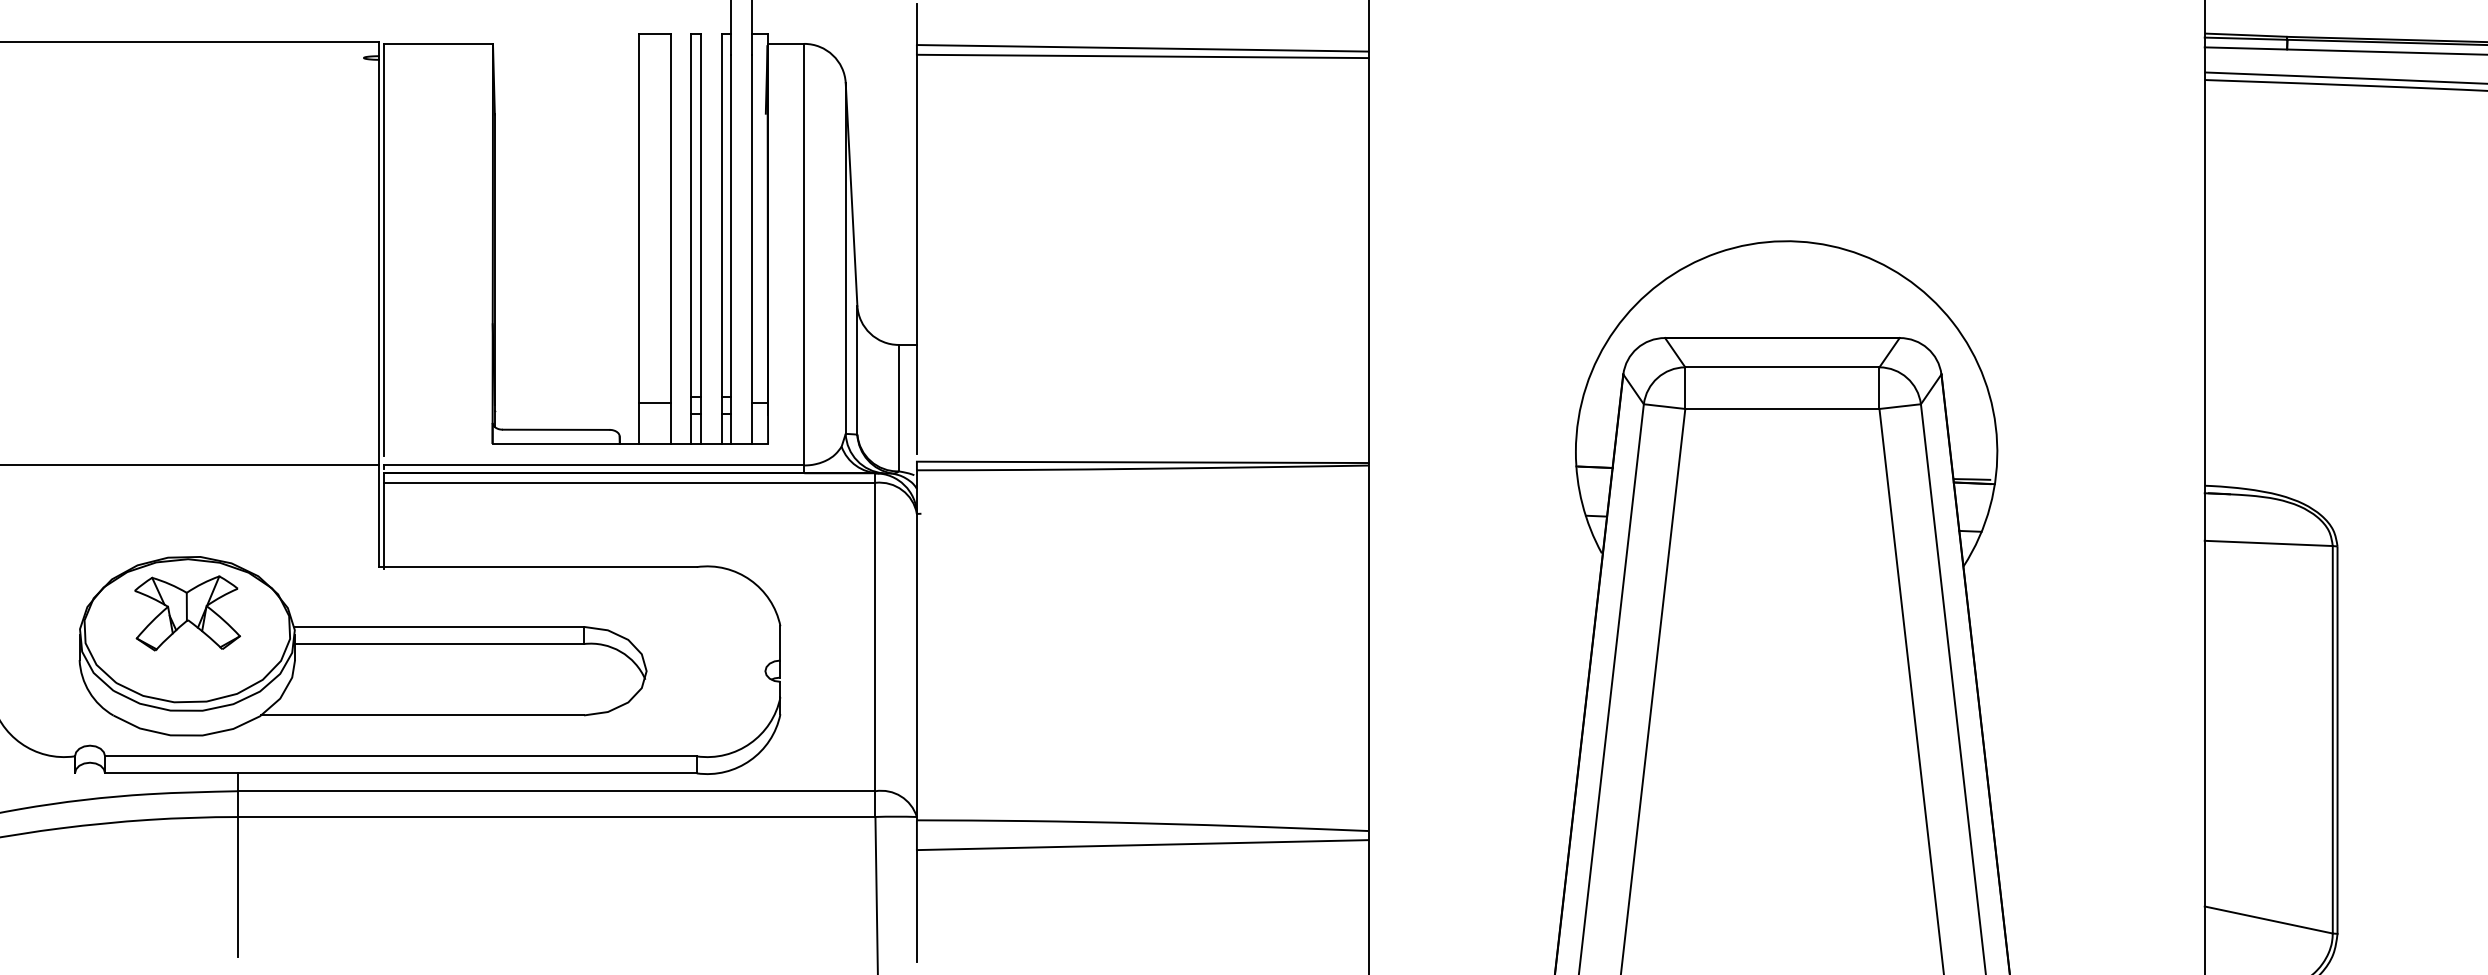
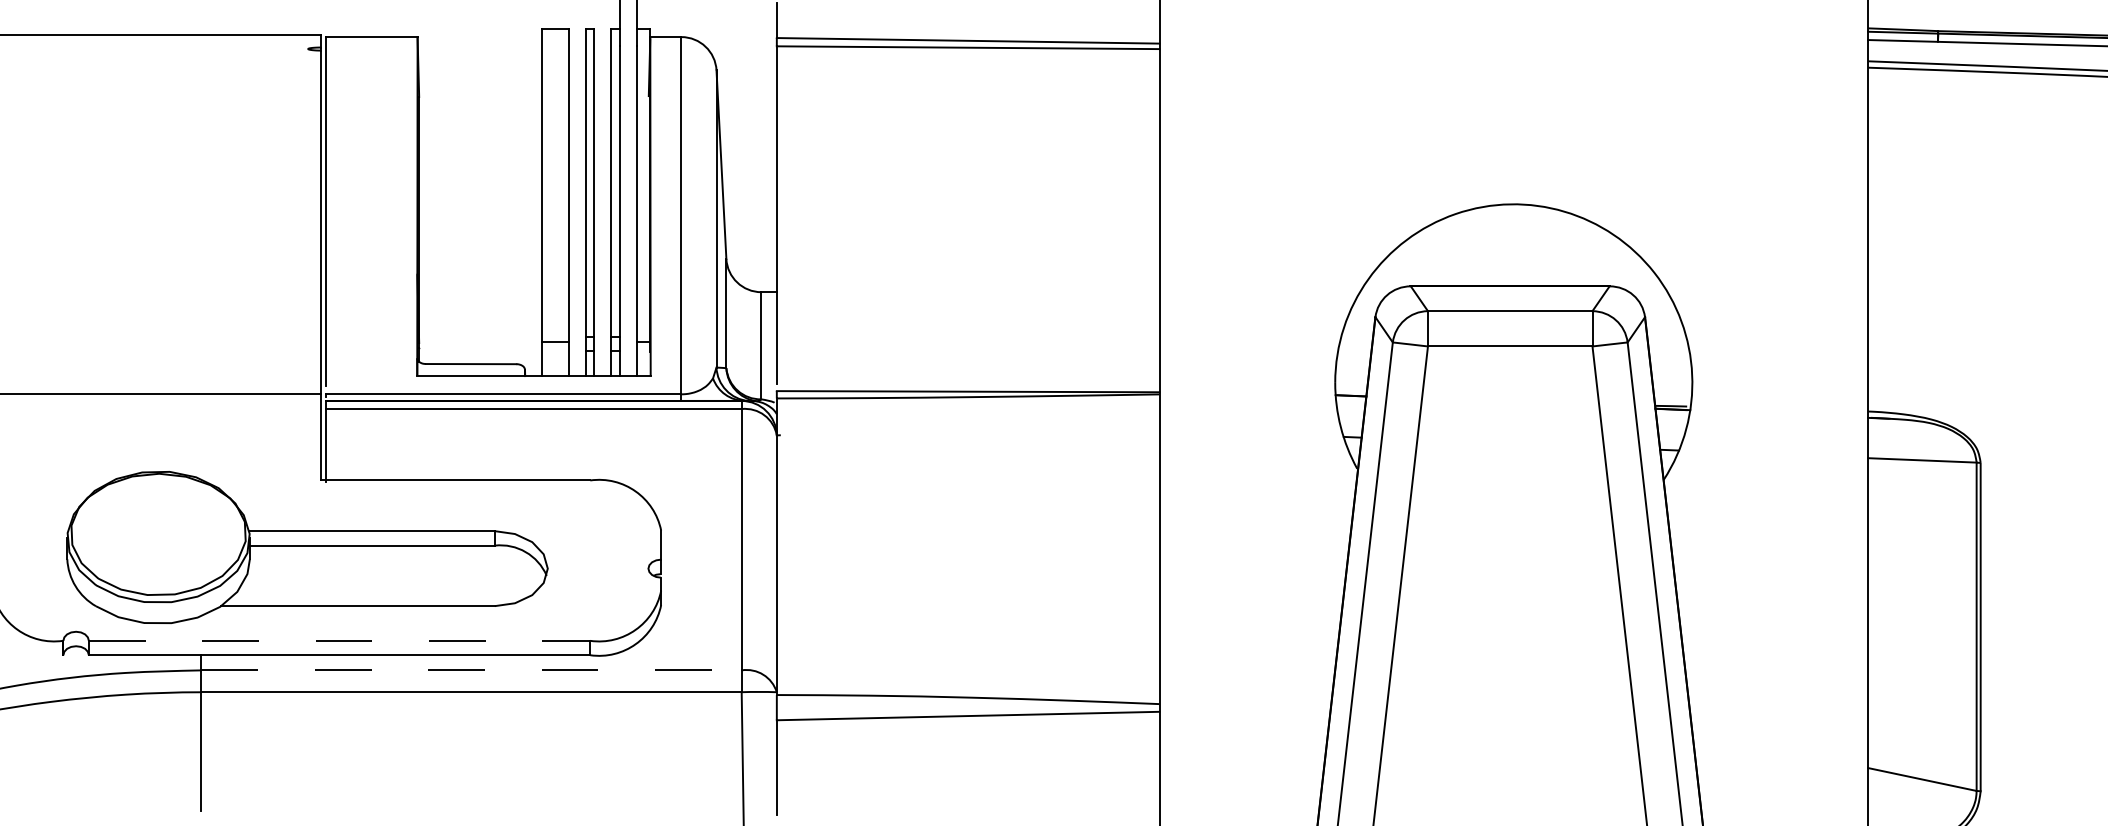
part: (187, 613) -> (158, 519), removed
line: (400, 756) -> (339, 640), solid -> dashed
line: (556, 791) -> (471, 670), solid -> dashed

